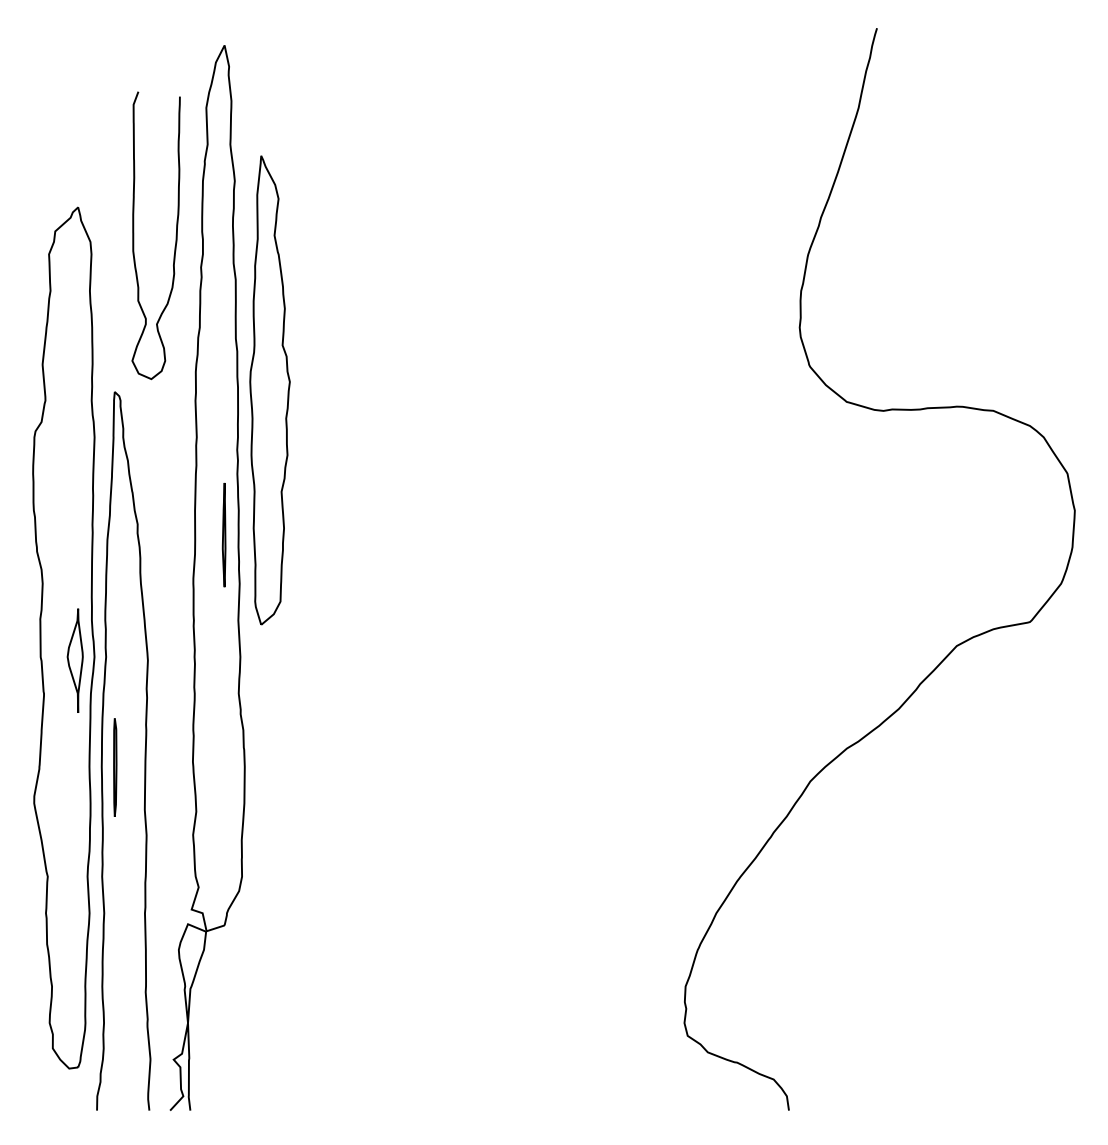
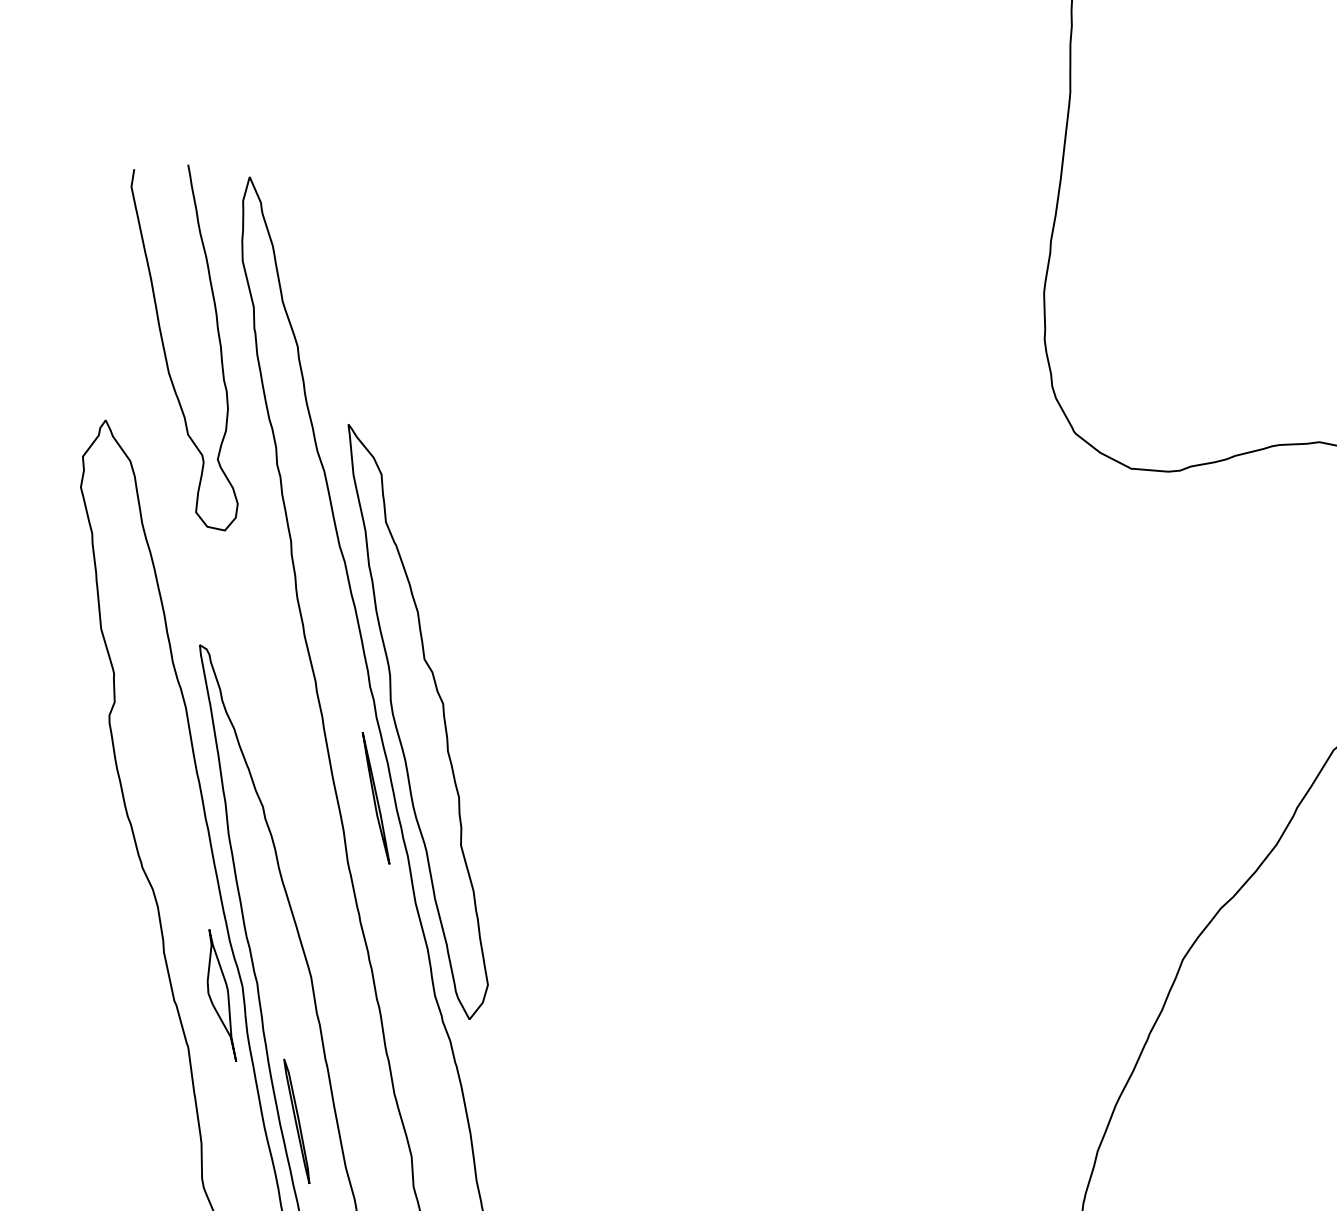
curve: (175, 235) -> (218, 342), moved
part: (269, 390) -> (419, 719), moved

